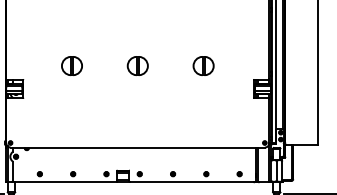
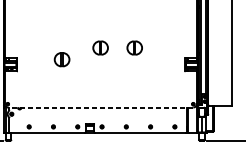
part: (71, 65) -> (61, 59), moved
part: (203, 65) -> (134, 47), moved
line: (137, 147) -> (100, 107), solid -> dashed

